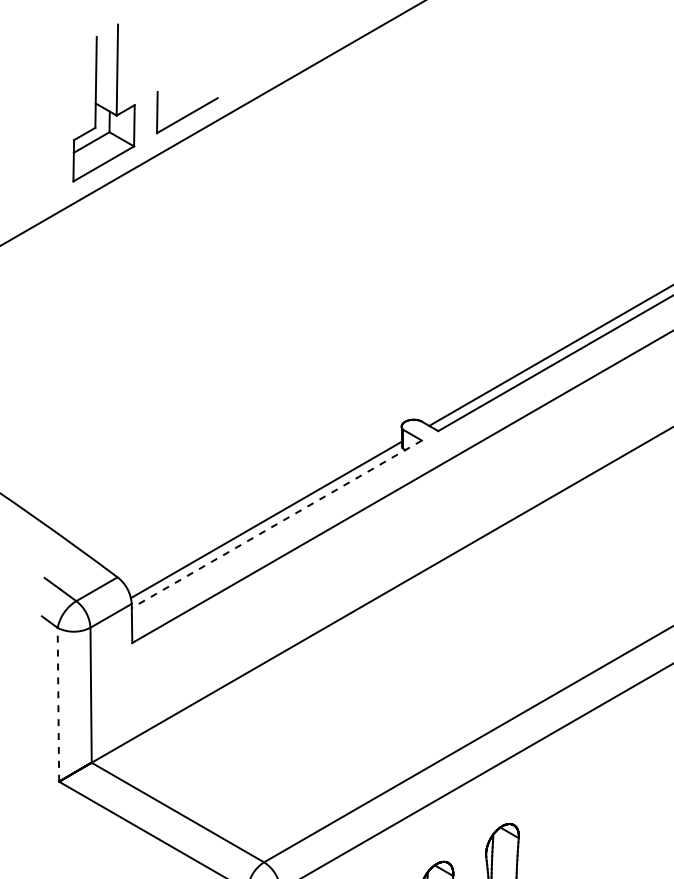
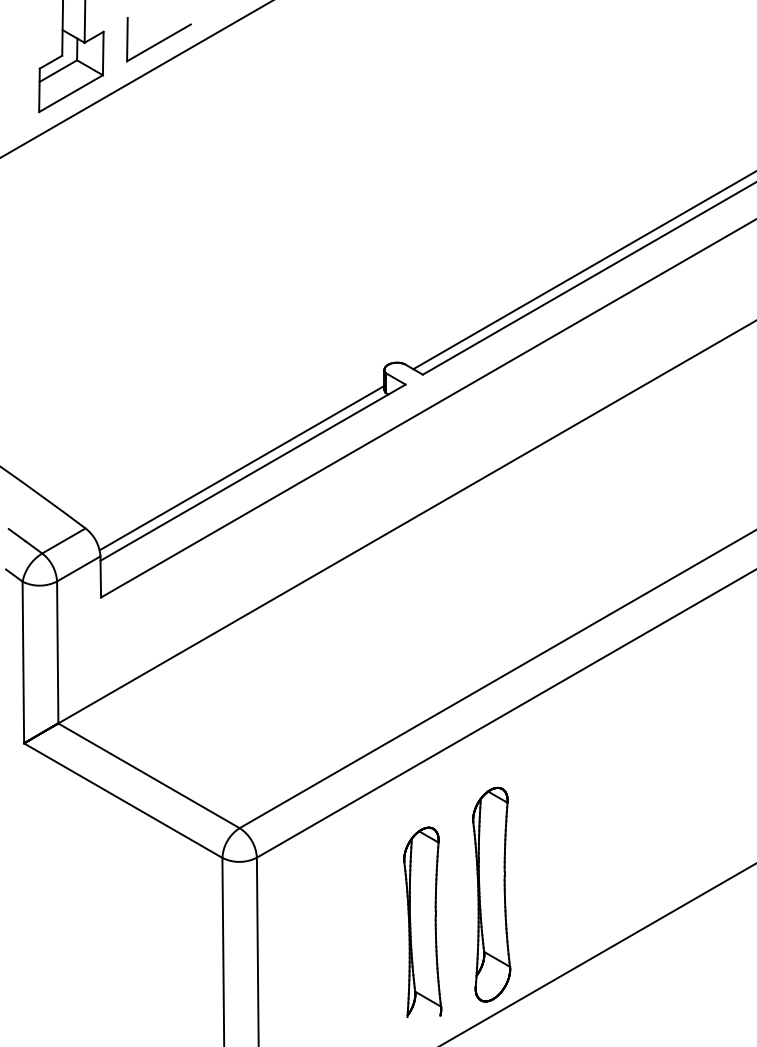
line: (276, 524) -> (252, 472), dashed -> solid
line: (58, 704) -> (23, 662), dashed -> solid

